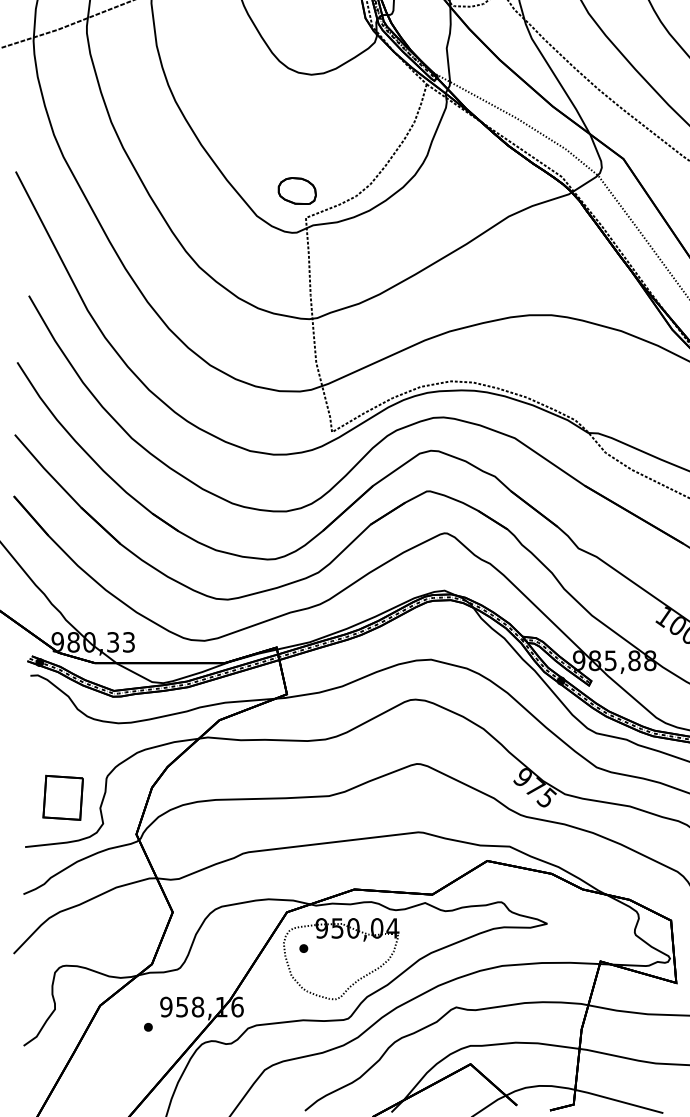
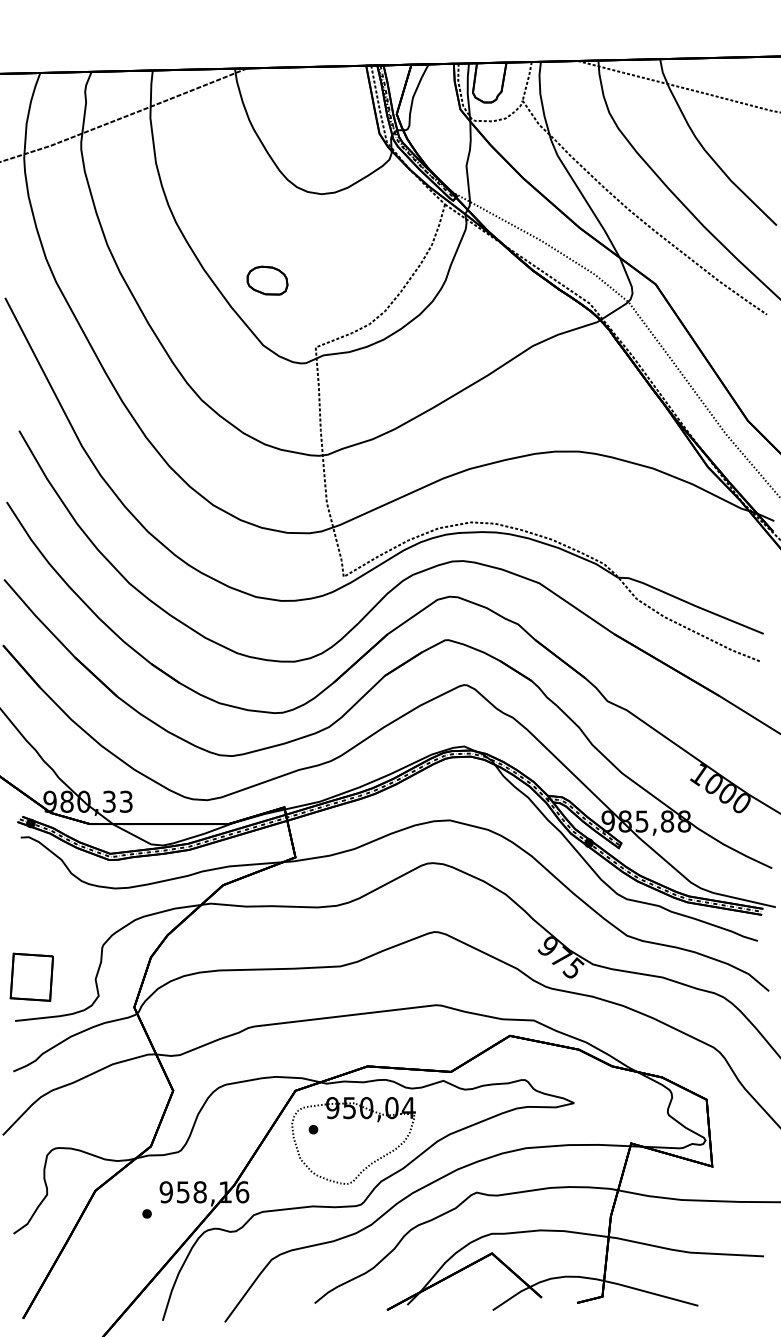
part: (297, 190) -> (267, 280), moved
part: (62, 797) -> (31, 976), moved

